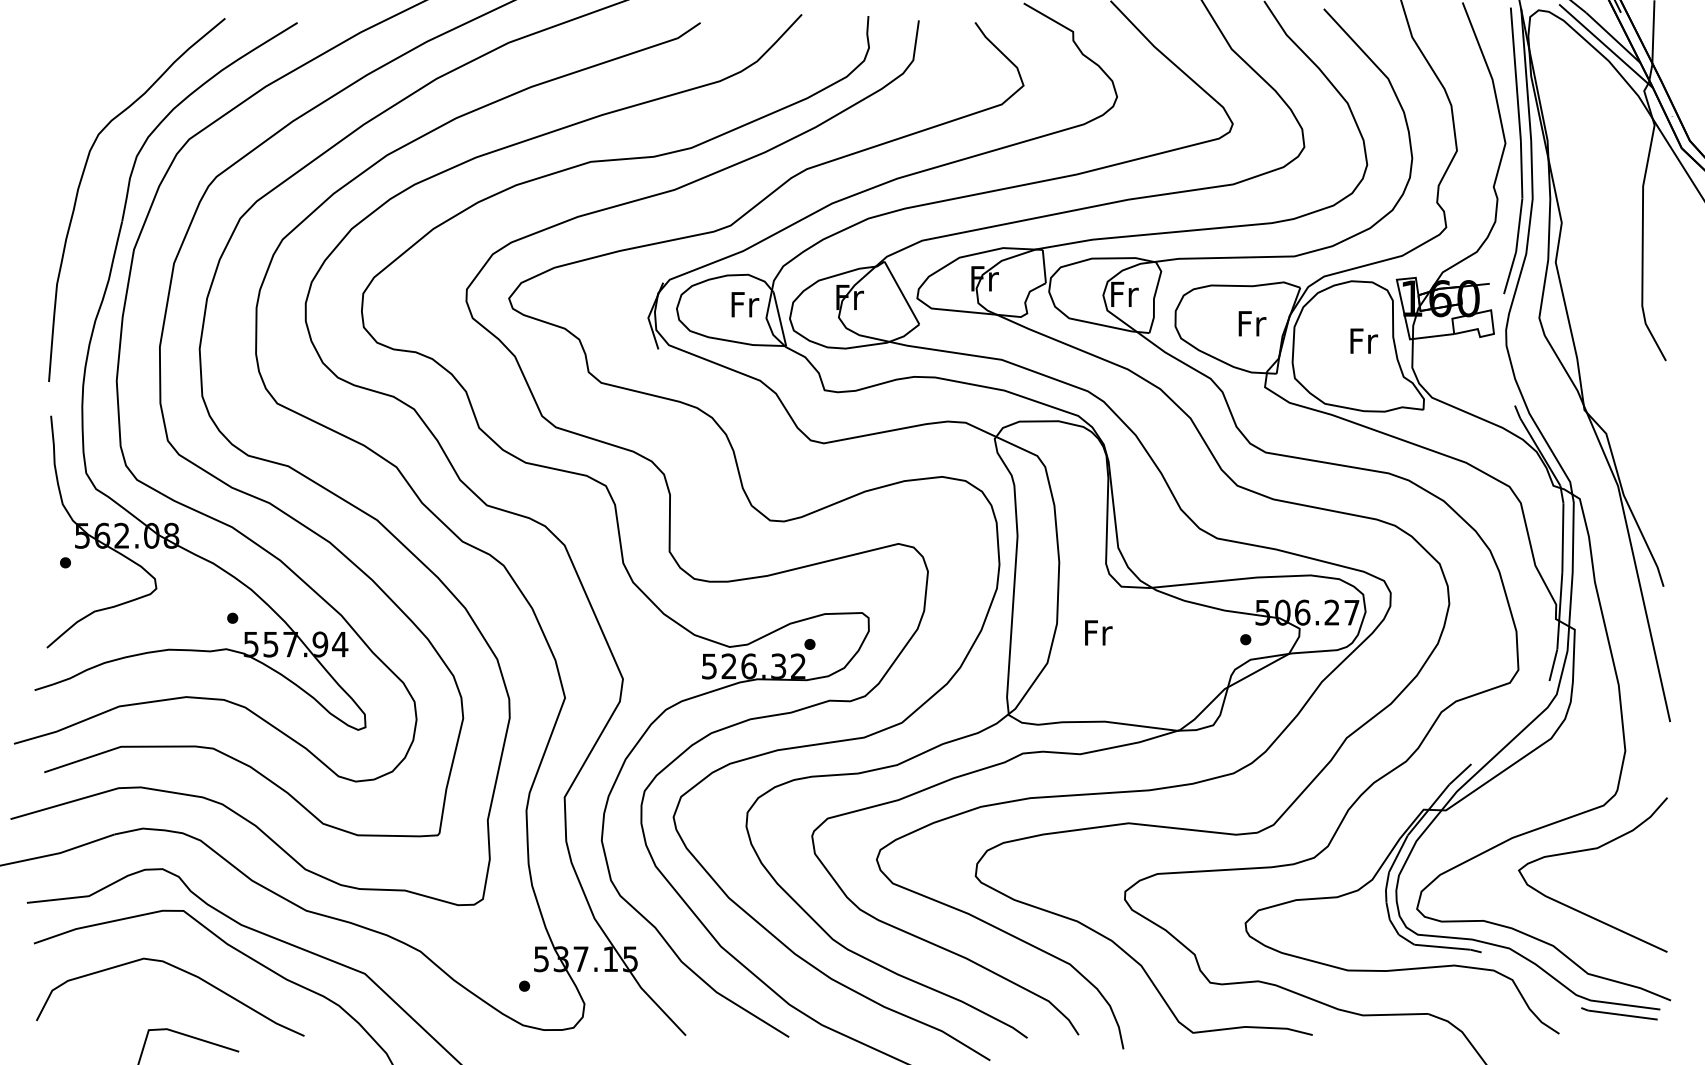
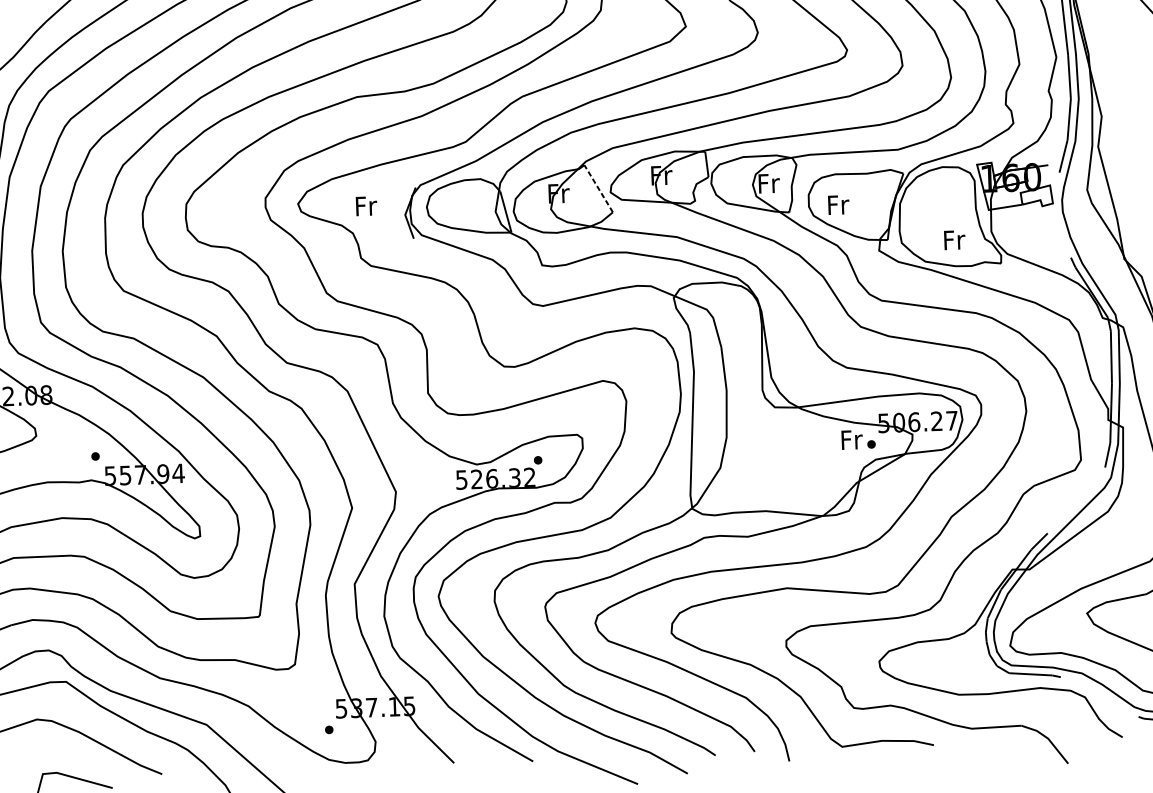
line: (901, 293) -> (598, 189), solid -> dashed
text: (745, 304) -> (366, 206), moved
text: (1252, 323) -> (838, 204), moved
text: (1364, 340) -> (955, 239), moved
text: (1098, 632) -> (851, 439), moved

